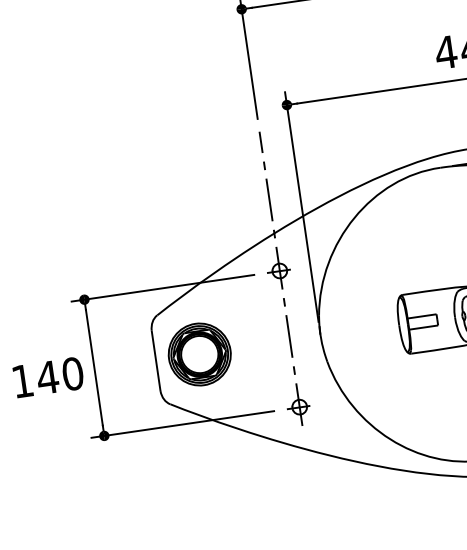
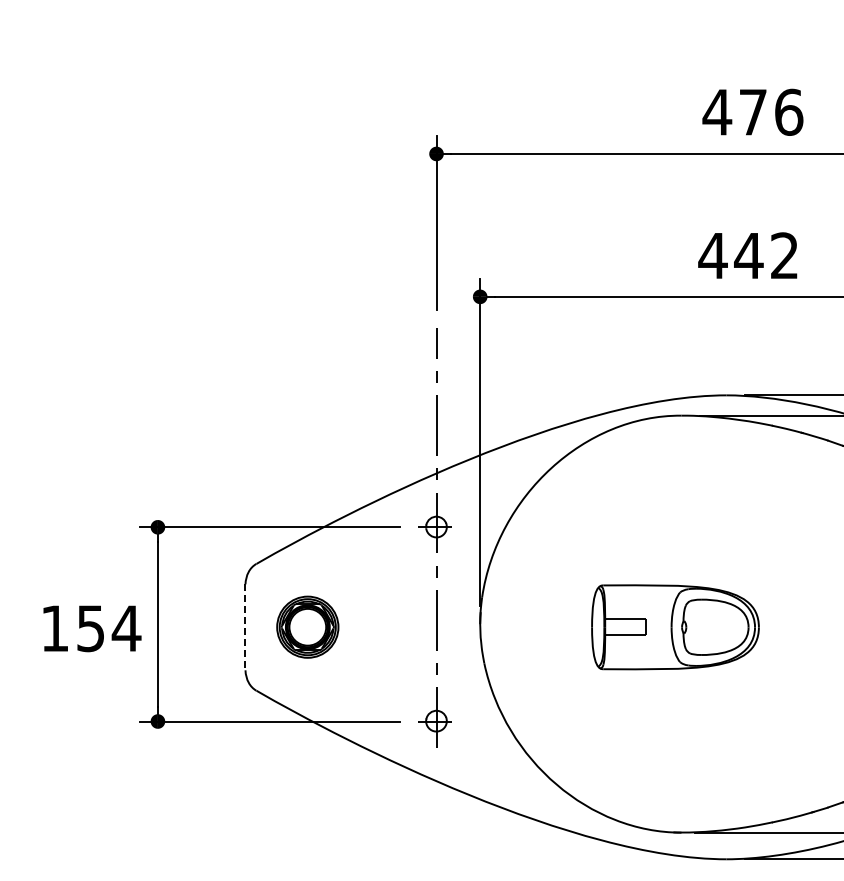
part: (199, 353) -> (307, 626), size x0.7
line: (156, 361) -> (245, 627), solid -> dashed
text: (60, 375) -> (108, 628), 140 -> 154

